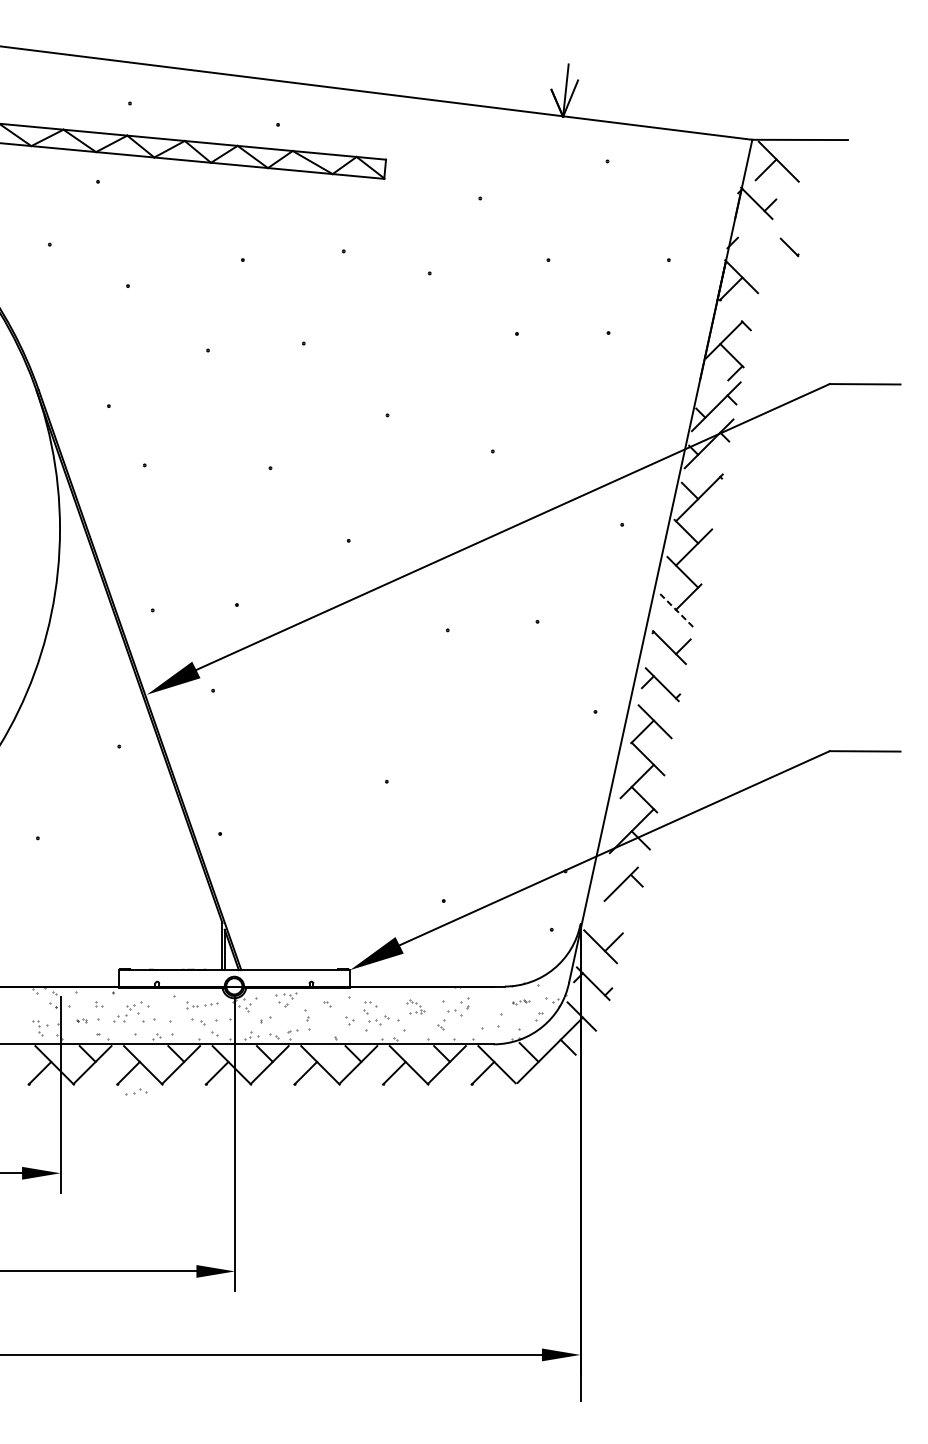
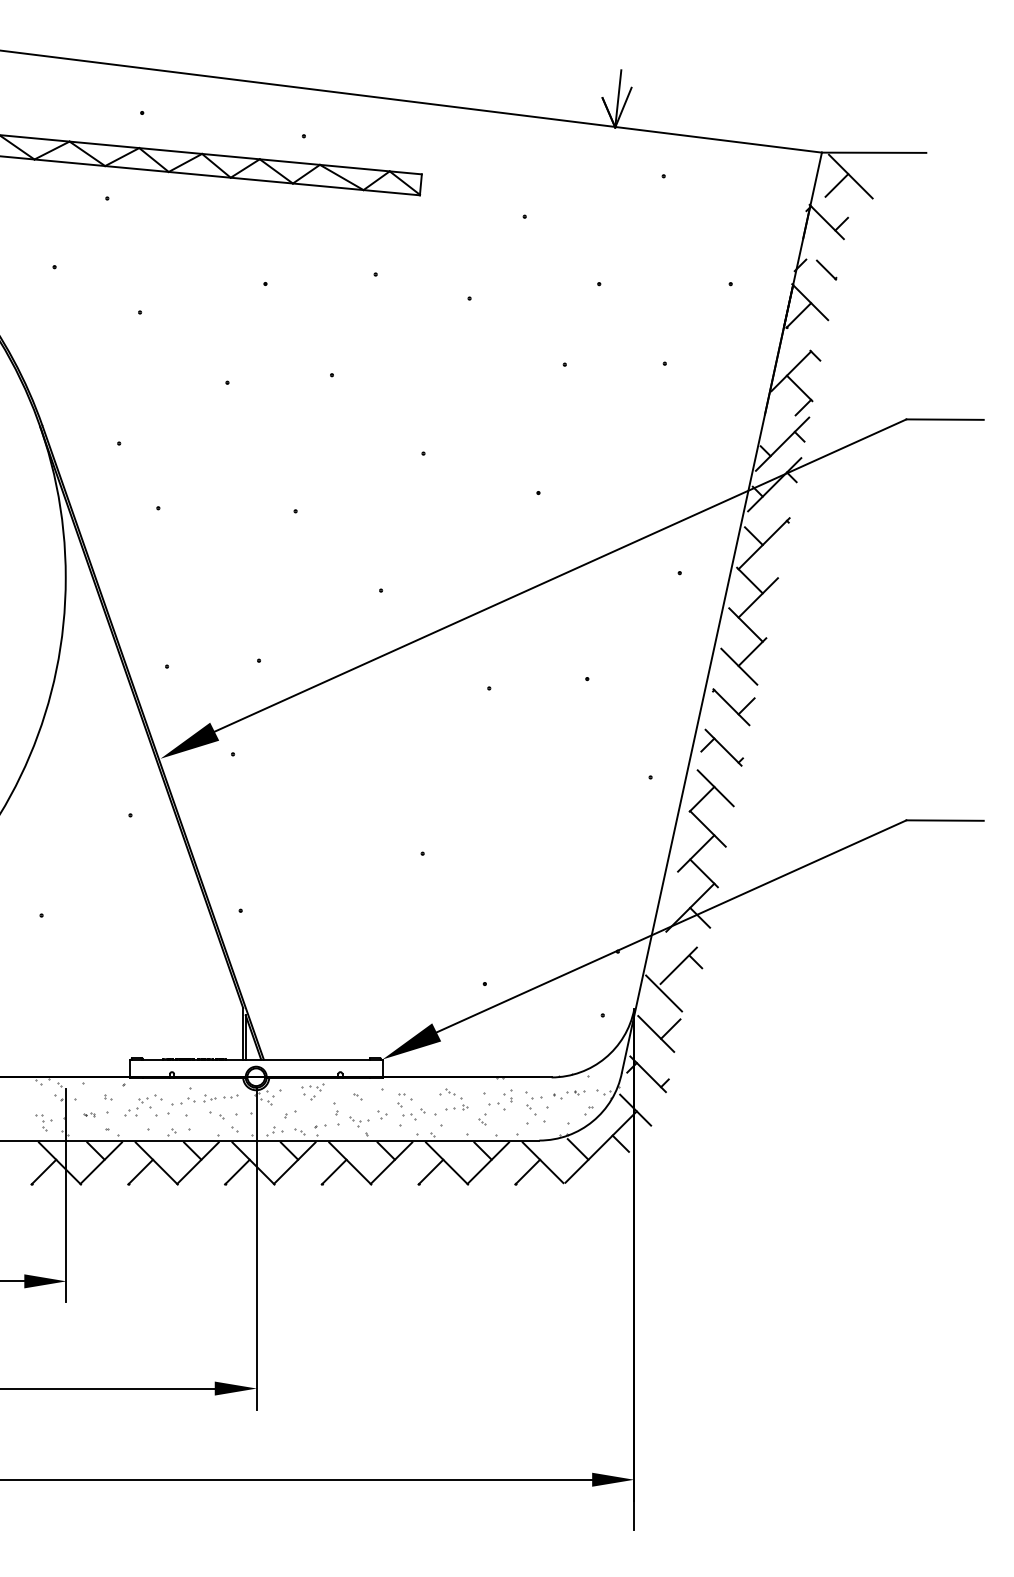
line: (789, 246) -> (826, 269), moved
line: (675, 610) -> (738, 666), dashed -> solid
line: (608, 909) -> (664, 993), added
part: (521, 1002) -> (569, 1094), size x1.67
part: (415, 1006) -> (453, 1099), size x1.43
part: (488, 1010) -> (533, 1103), added
part: (328, 1026) -> (359, 1121), added
part: (136, 1091) -> (183, 1101), moved

